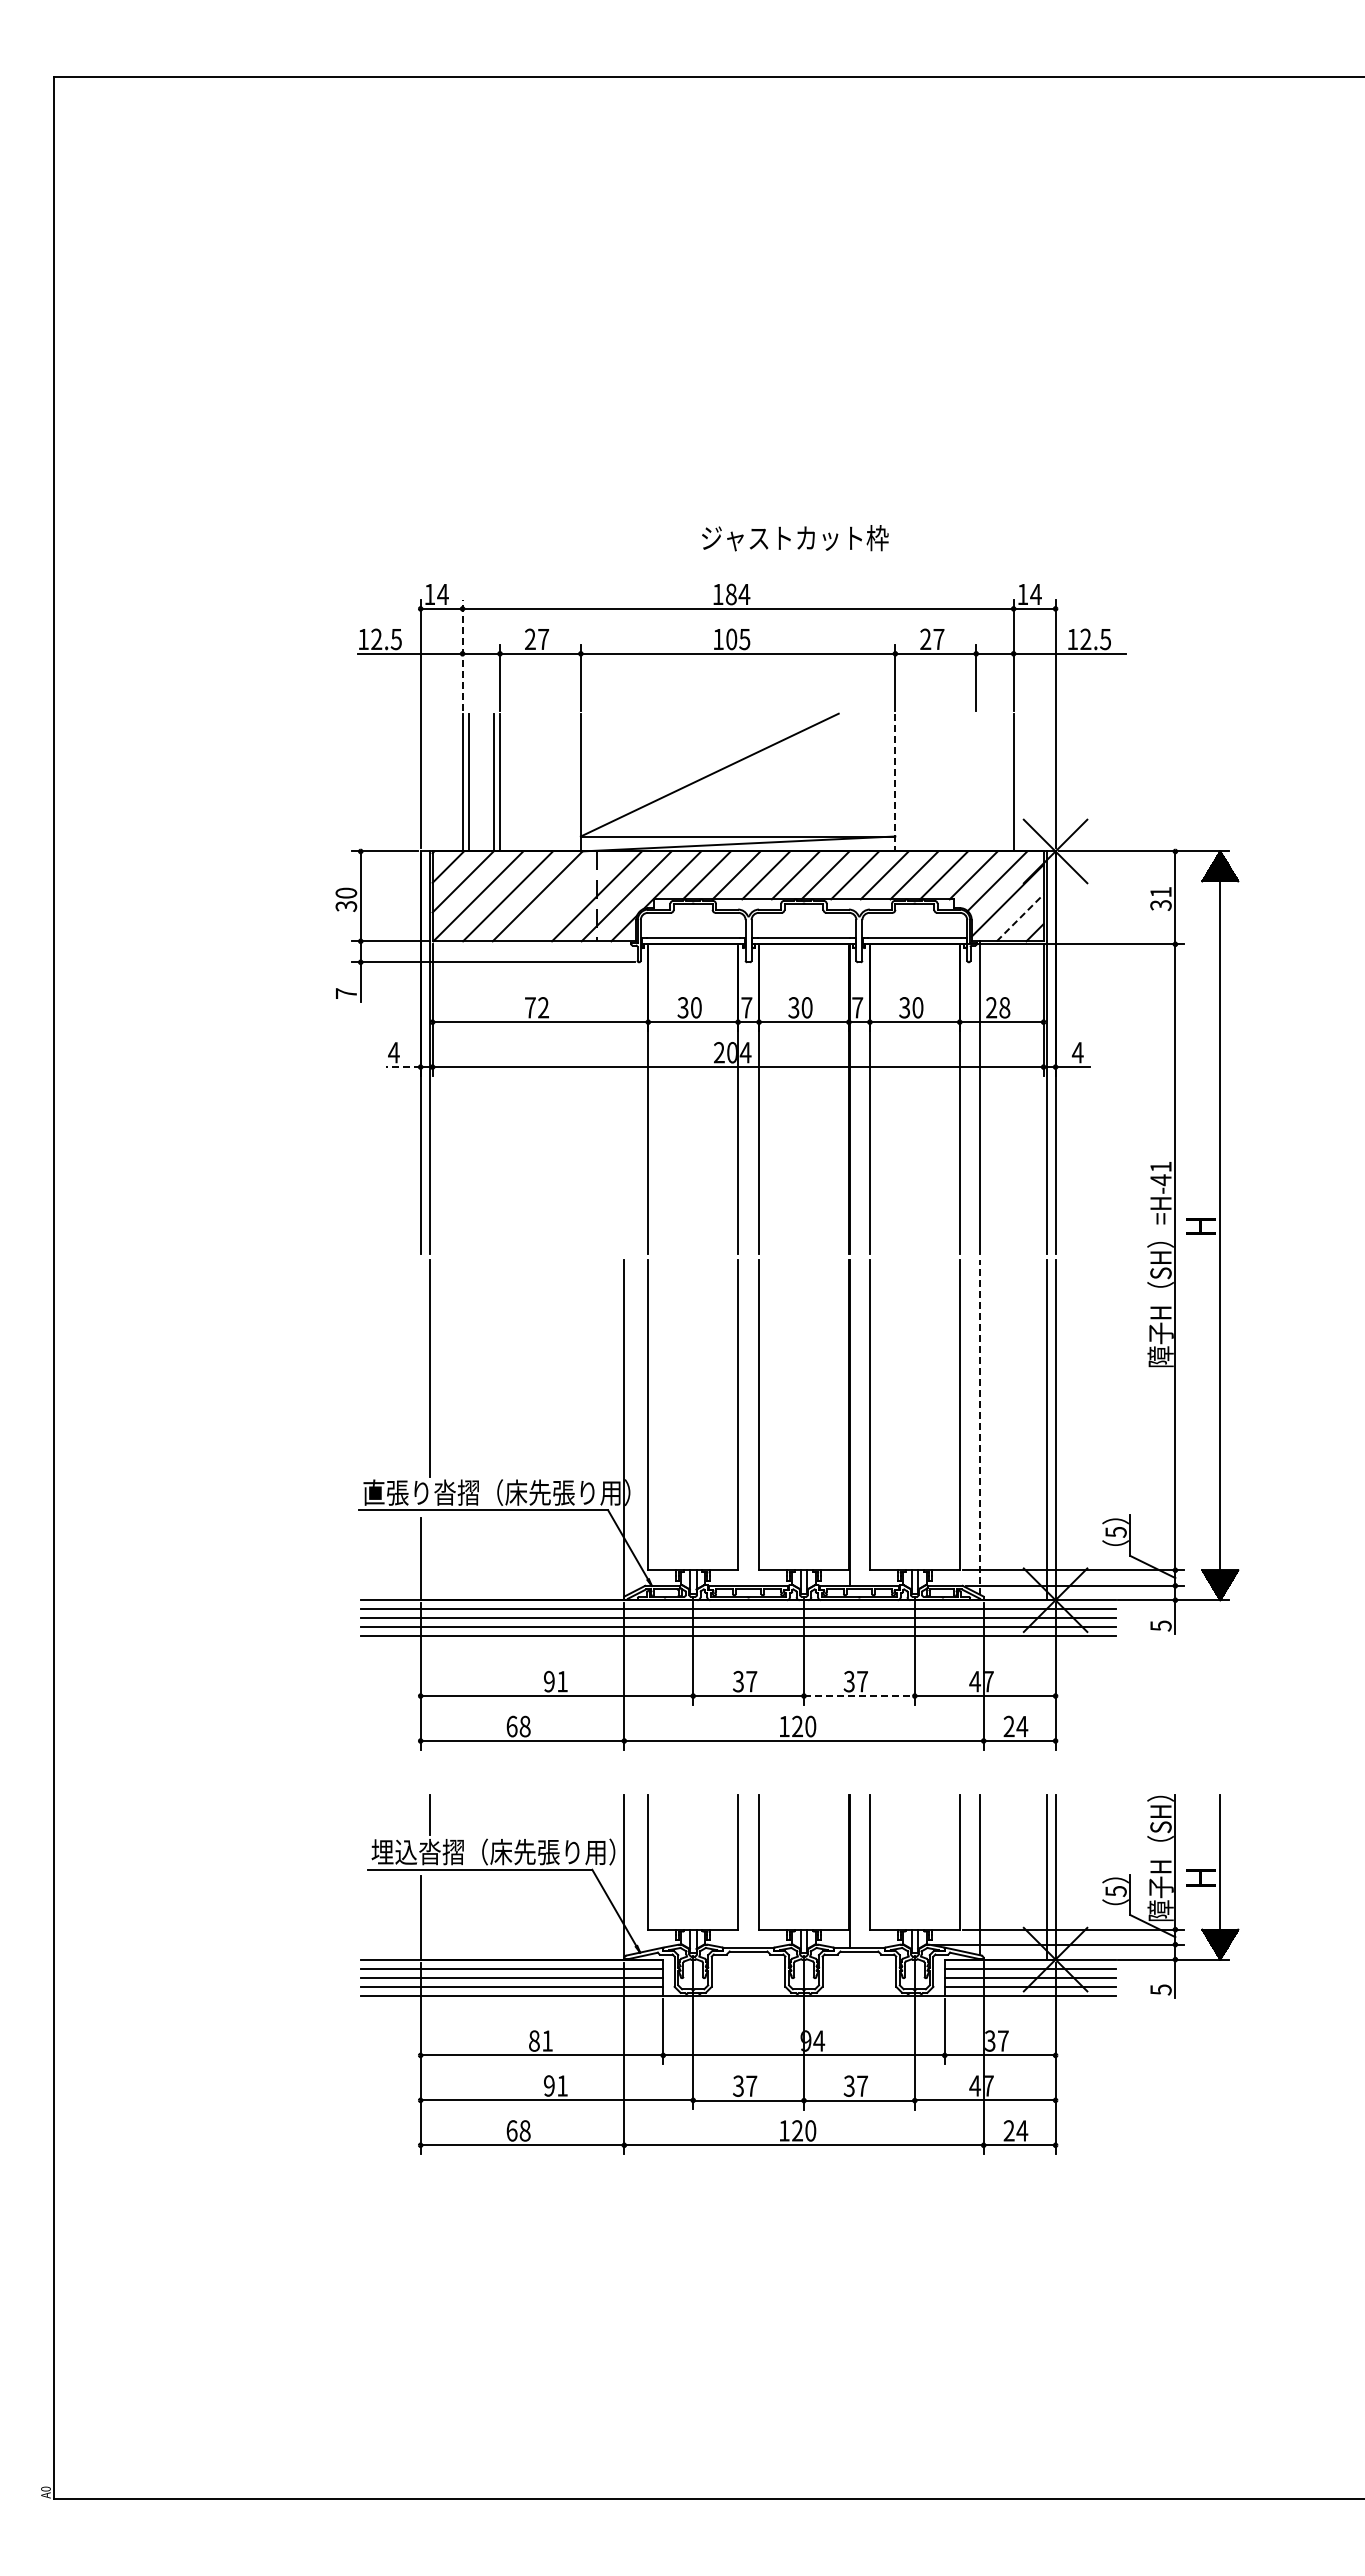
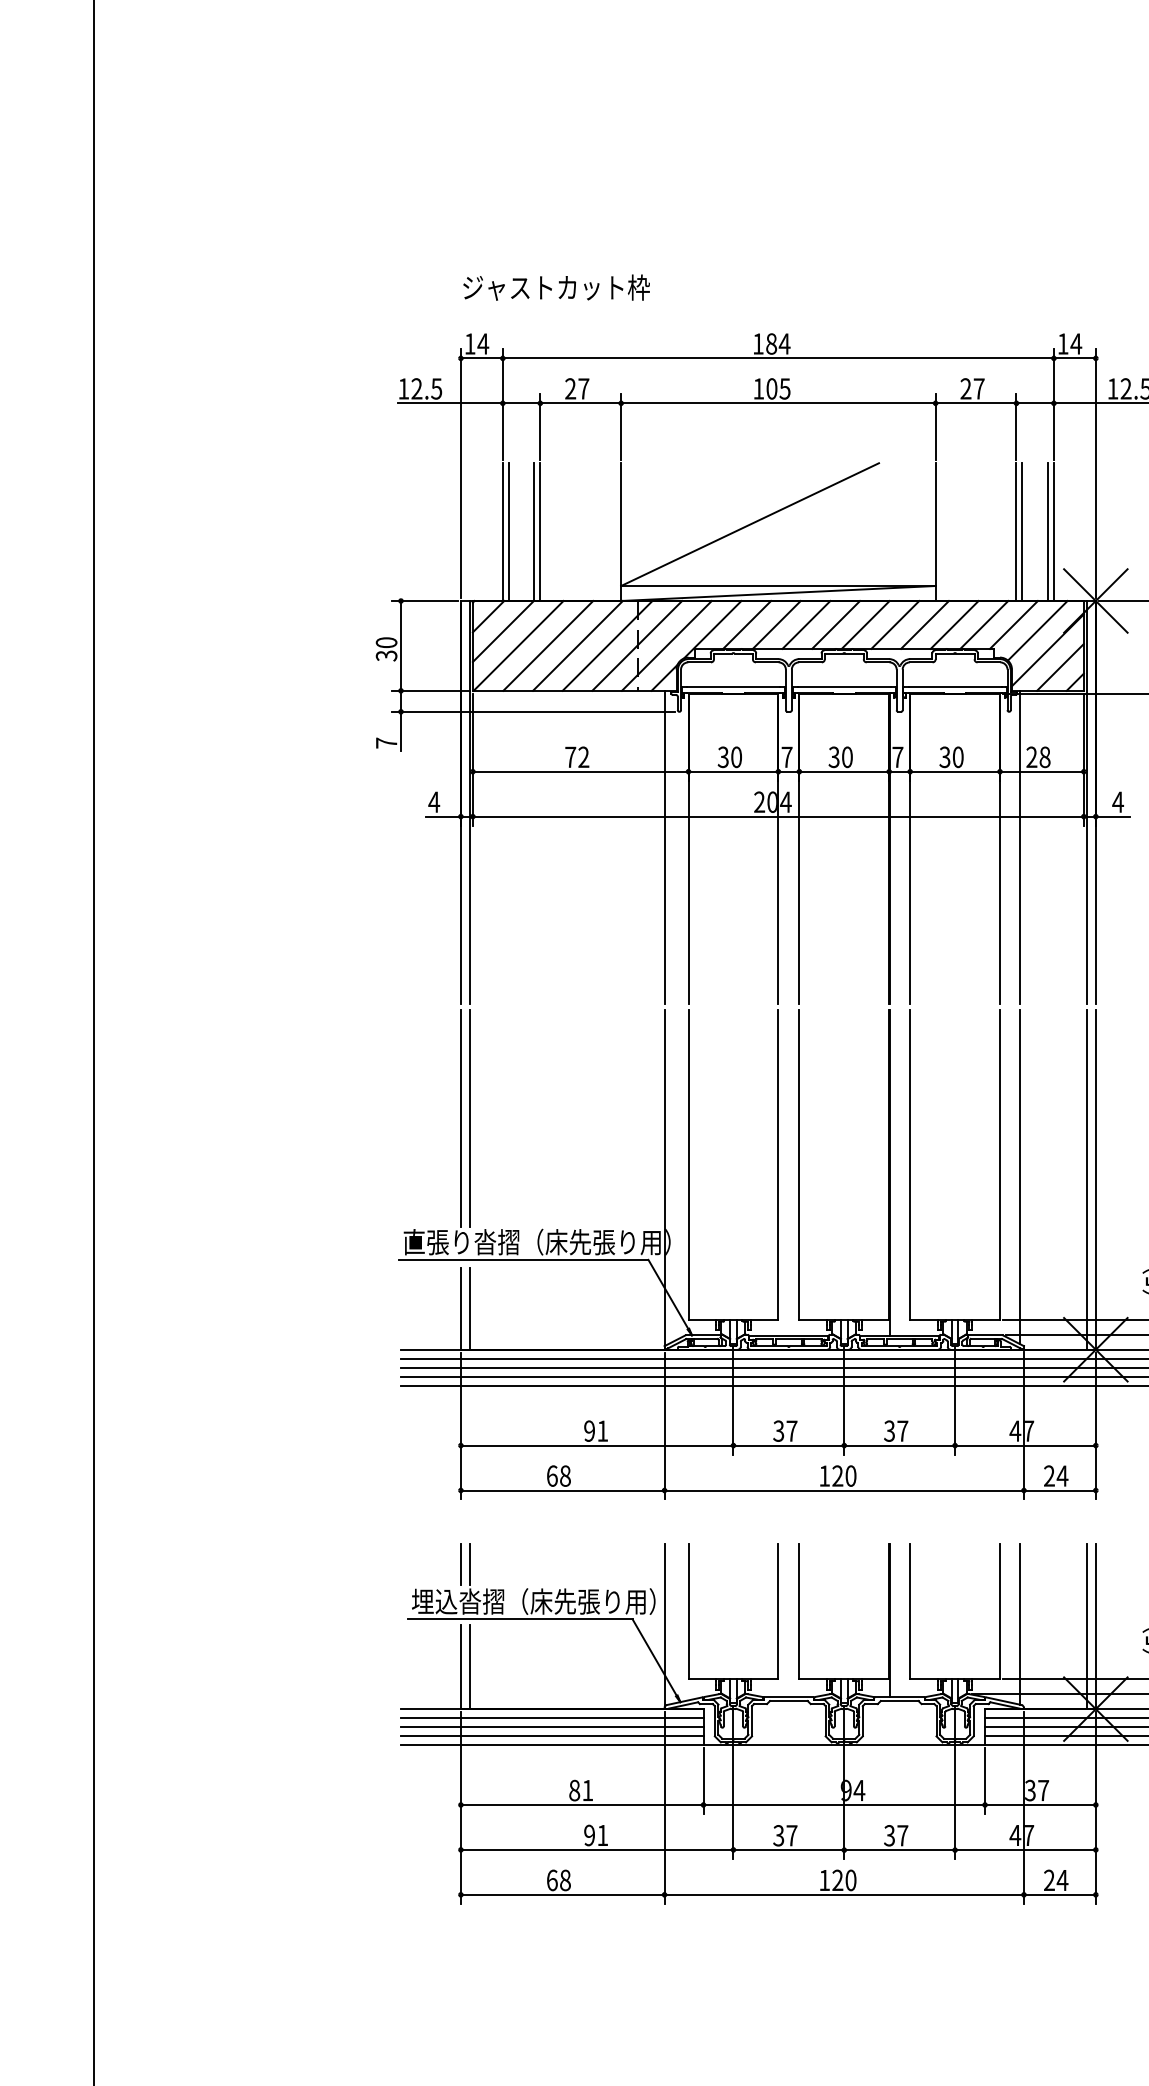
text: (795, 538) -> (556, 288), moved
line: (462, 654) -> (502, 404), dashed -> solid
line: (895, 782) -> (935, 532), dashed -> solid
line: (976, 782) -> (1016, 532), added
line: (982, 782) -> (1022, 532), added
line: (1007, 782) -> (1047, 532), added
line: (567, 896) -> (607, 646), added
line: (1020, 917) -> (1060, 667), dashed -> solid
line: (402, 1067) -> (442, 817), dashed -> solid
line: (624, 1097) -> (664, 847), added
line: (420, 1368) -> (460, 1118), added
line: (979, 1427) -> (1019, 1177), dashed -> solid
line: (429, 1559) -> (469, 1309), added
line: (859, 1696) -> (899, 1446), dashed -> solid
line: (420, 1814) -> (460, 1564), added
line: (429, 1917) -> (469, 1667), added

